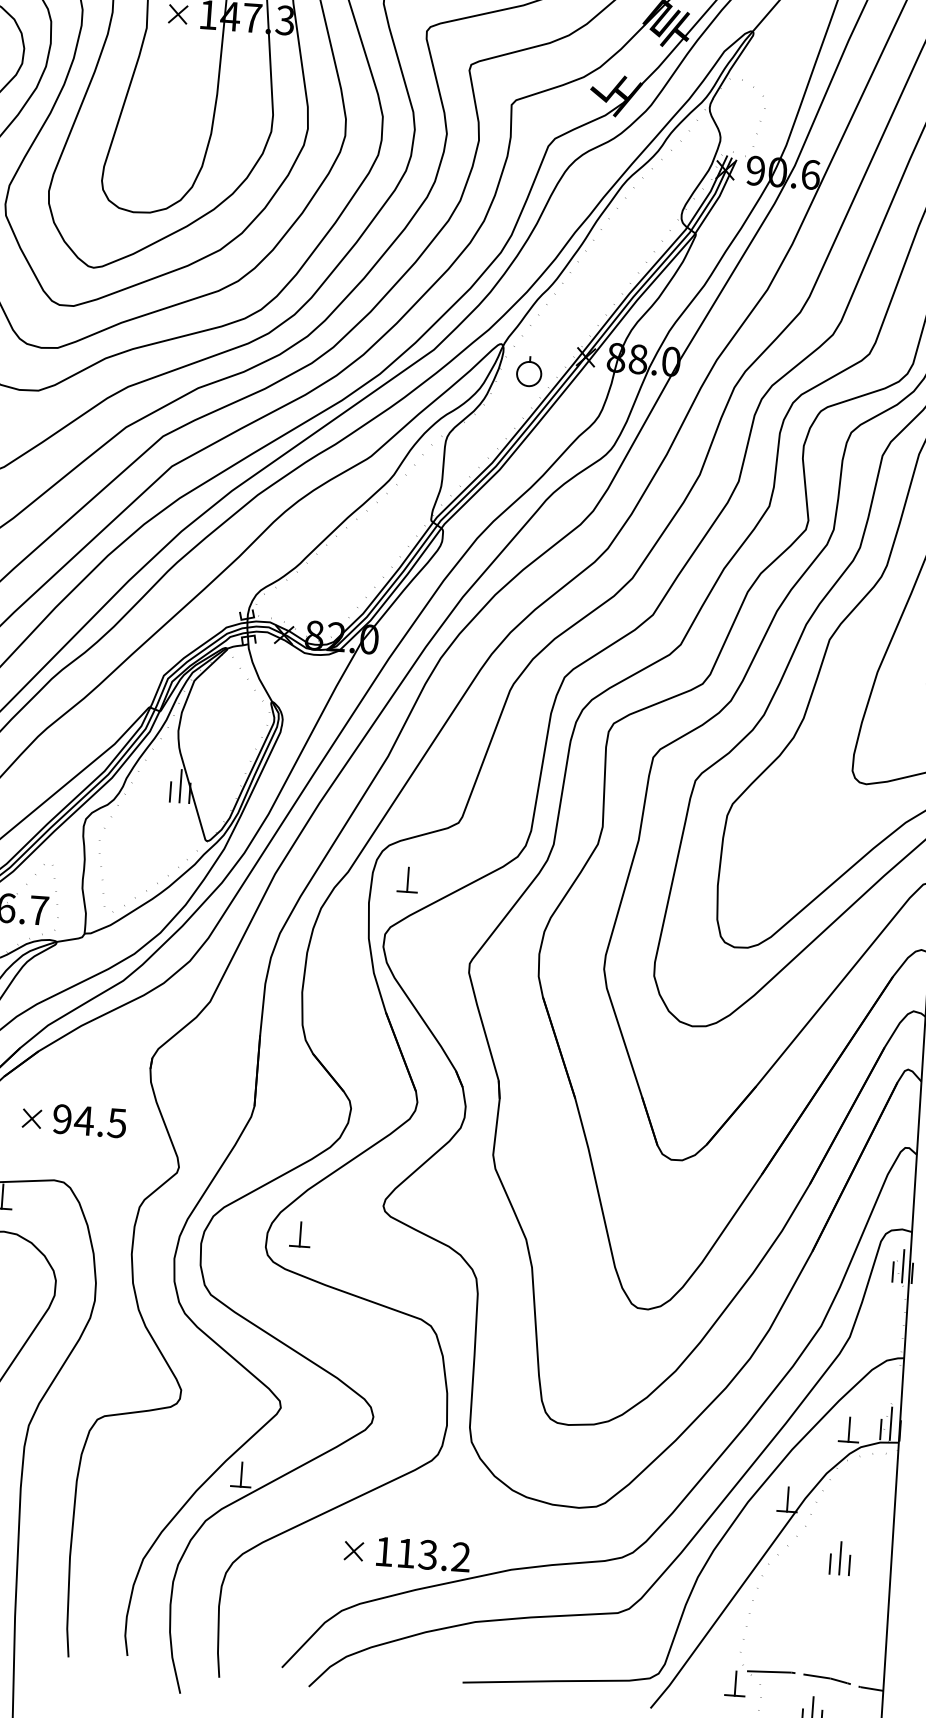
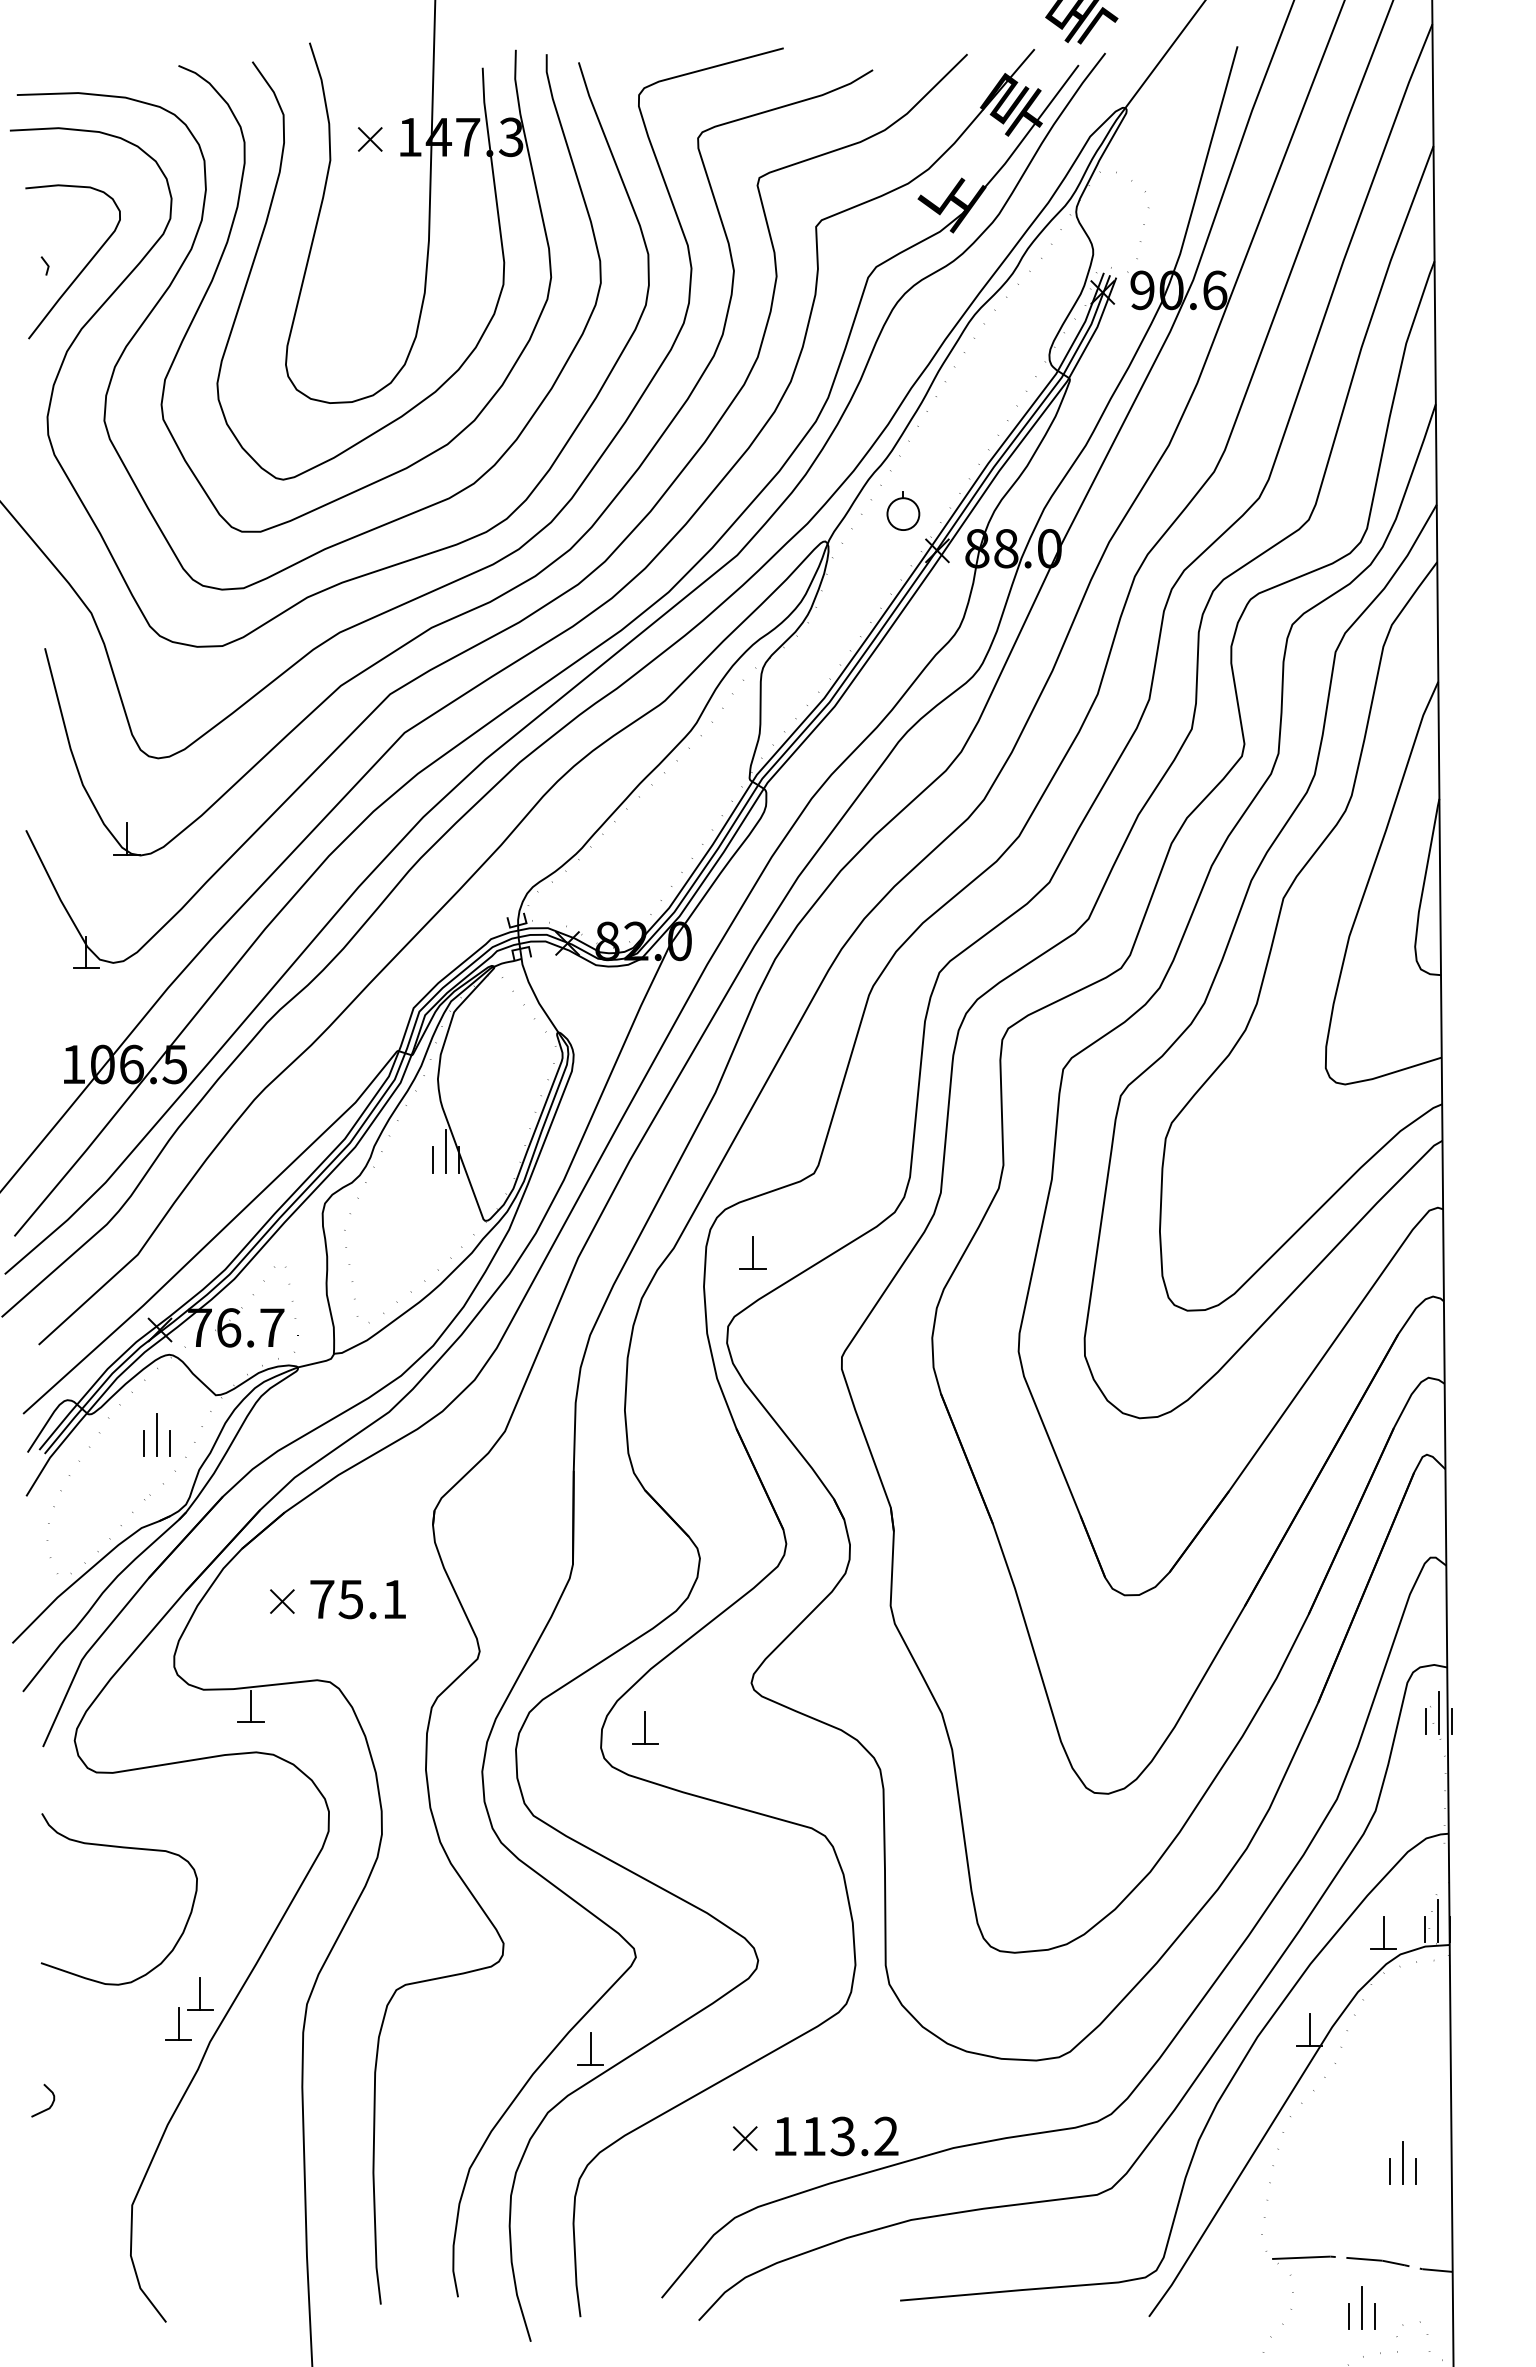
part: (529, 371) -> (903, 510), moved
text: (89, 1121) -> (358, 1599), 94.5 -> 75.1
part: (840, 1557) -> (1402, 2162), moved
part: (735, 1683) -> (1258, 2275), removed

